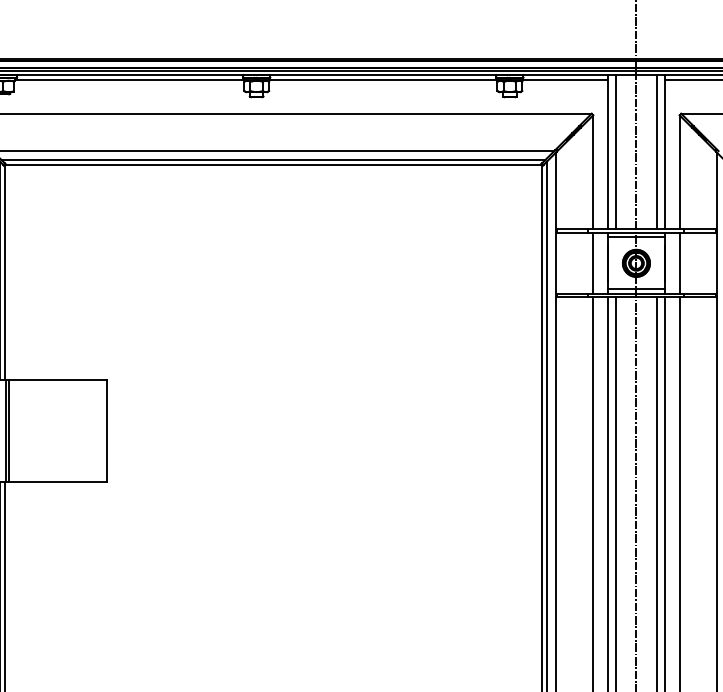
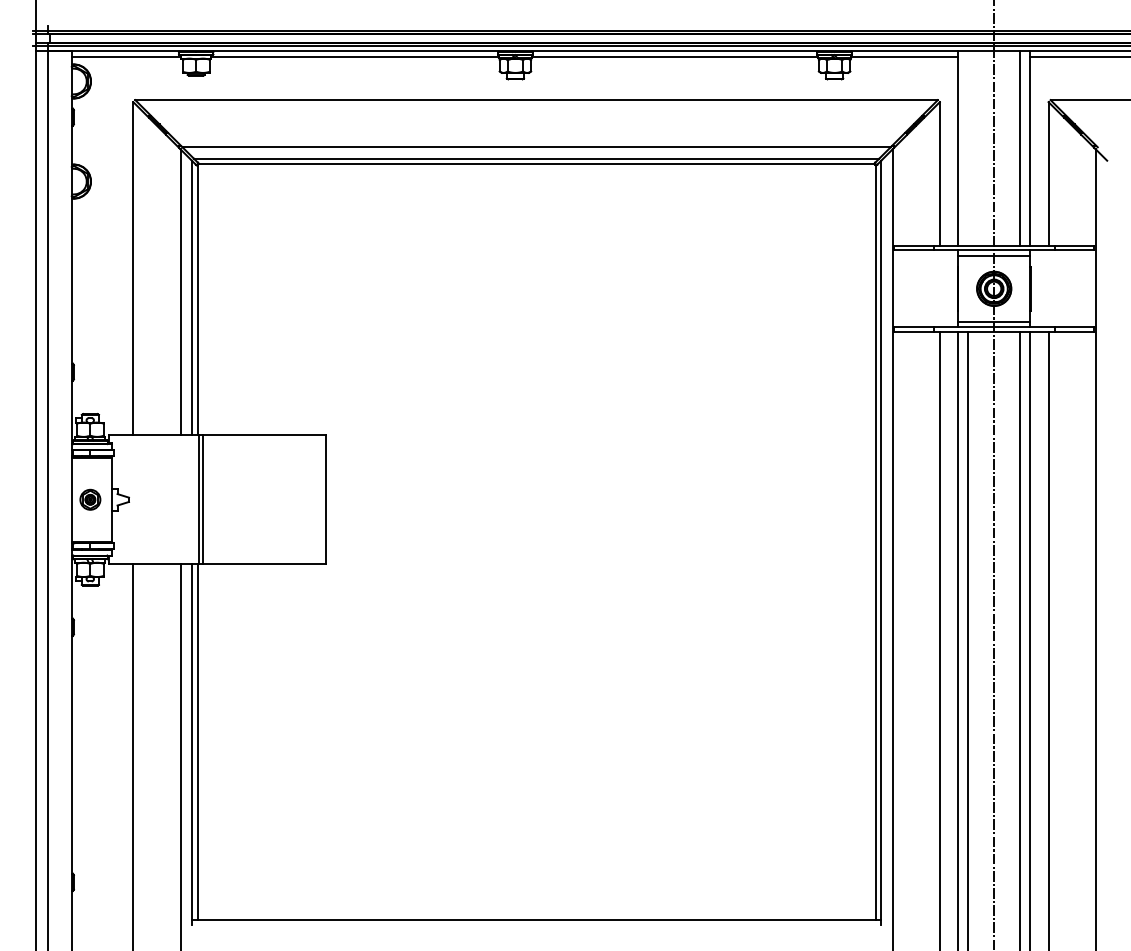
line: (616, 152) -> (968, 148), removed
line: (593, 263) -> (939, 288), removed
line: (679, 263) -> (1048, 288), removed

